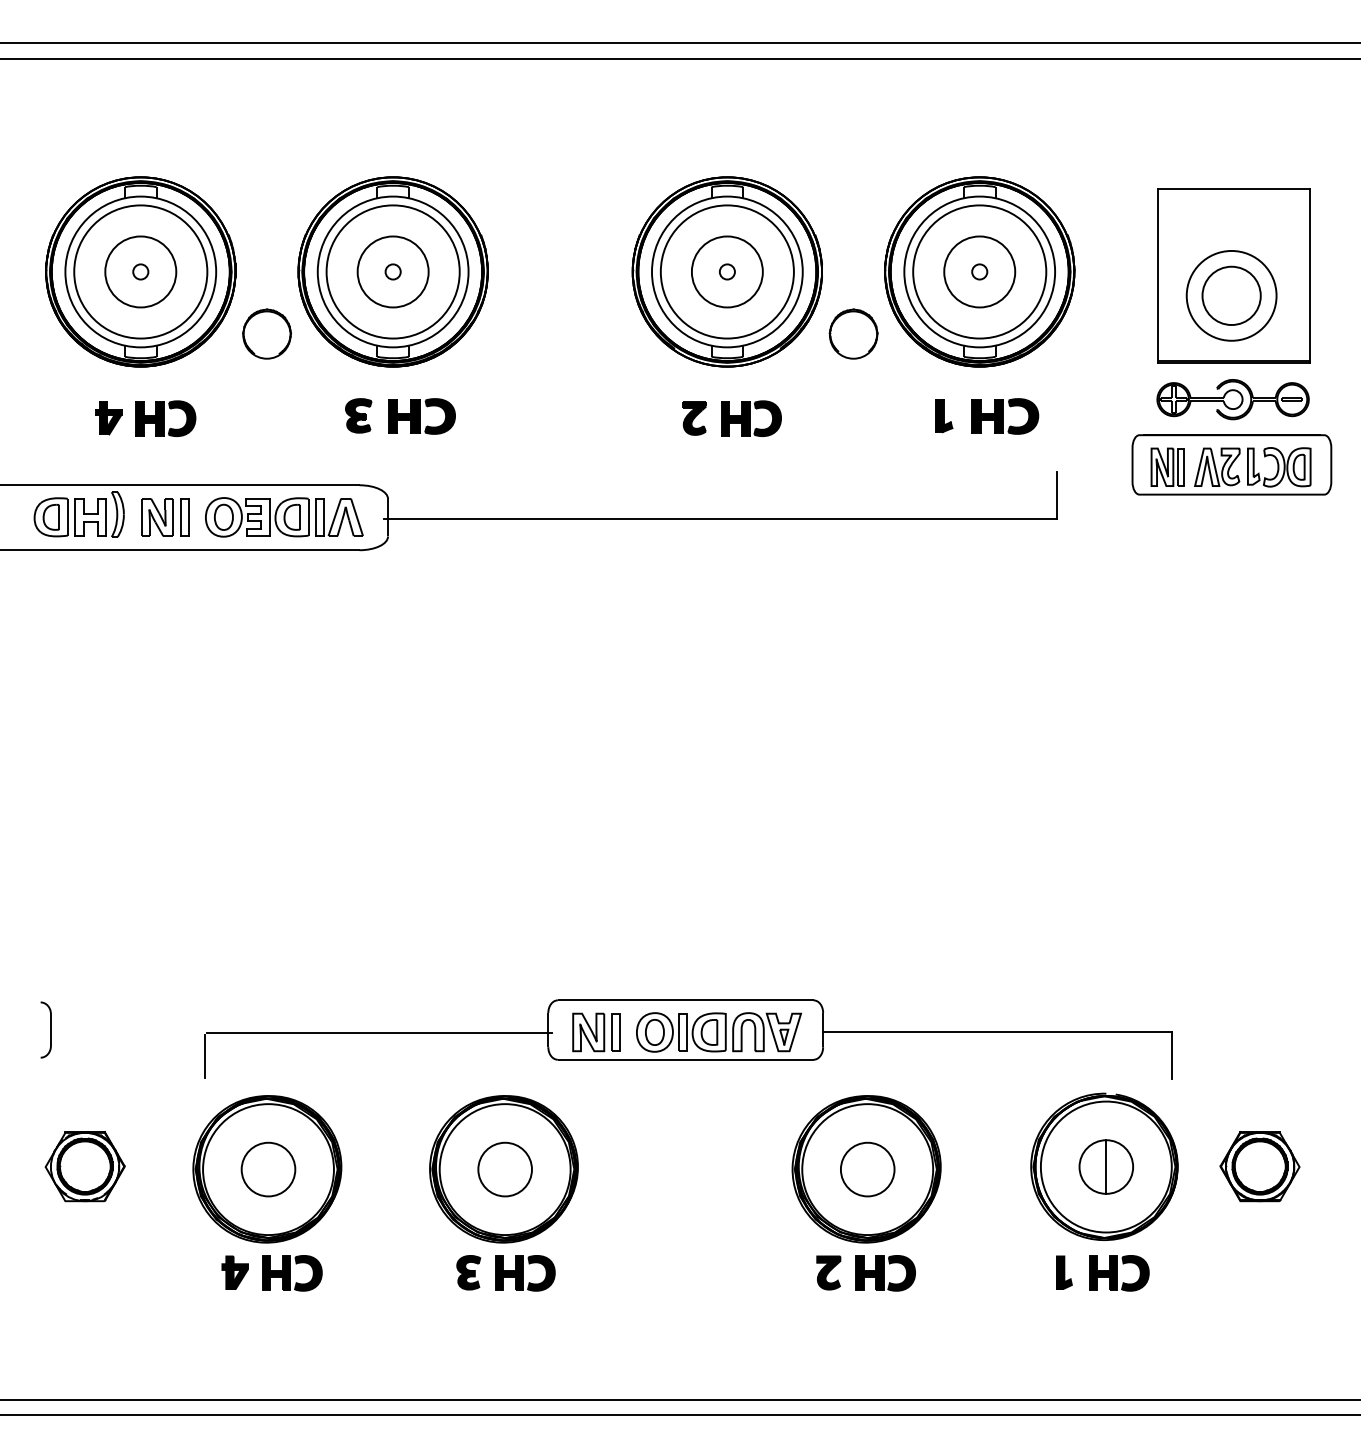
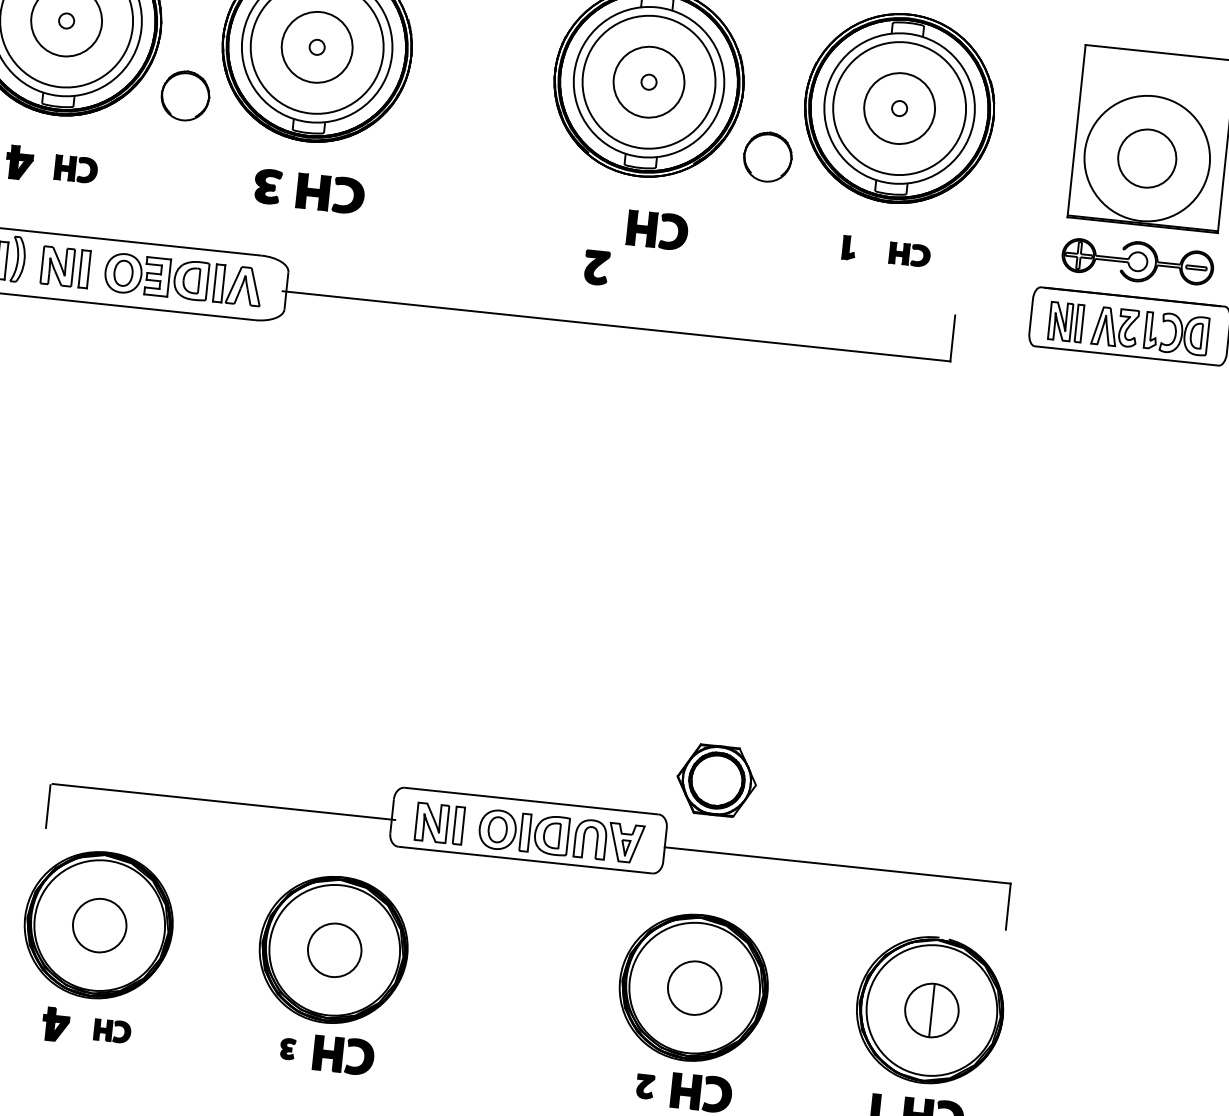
circle: (1231, 295) -> (1147, 158), size x1.4
part: (944, 416) -> (849, 248), size x0.7
part: (1005, 416) -> (910, 254), size x0.6
part: (165, 418) -> (75, 169), size x0.7
part: (694, 418) -> (596, 267), moved
part: (1259, 1166) -> (716, 780), moved
part: (468, 1272) -> (287, 1048), size x0.6
part: (828, 1272) -> (645, 1086), size x0.7
part: (292, 1273) -> (112, 1031), size x0.6

